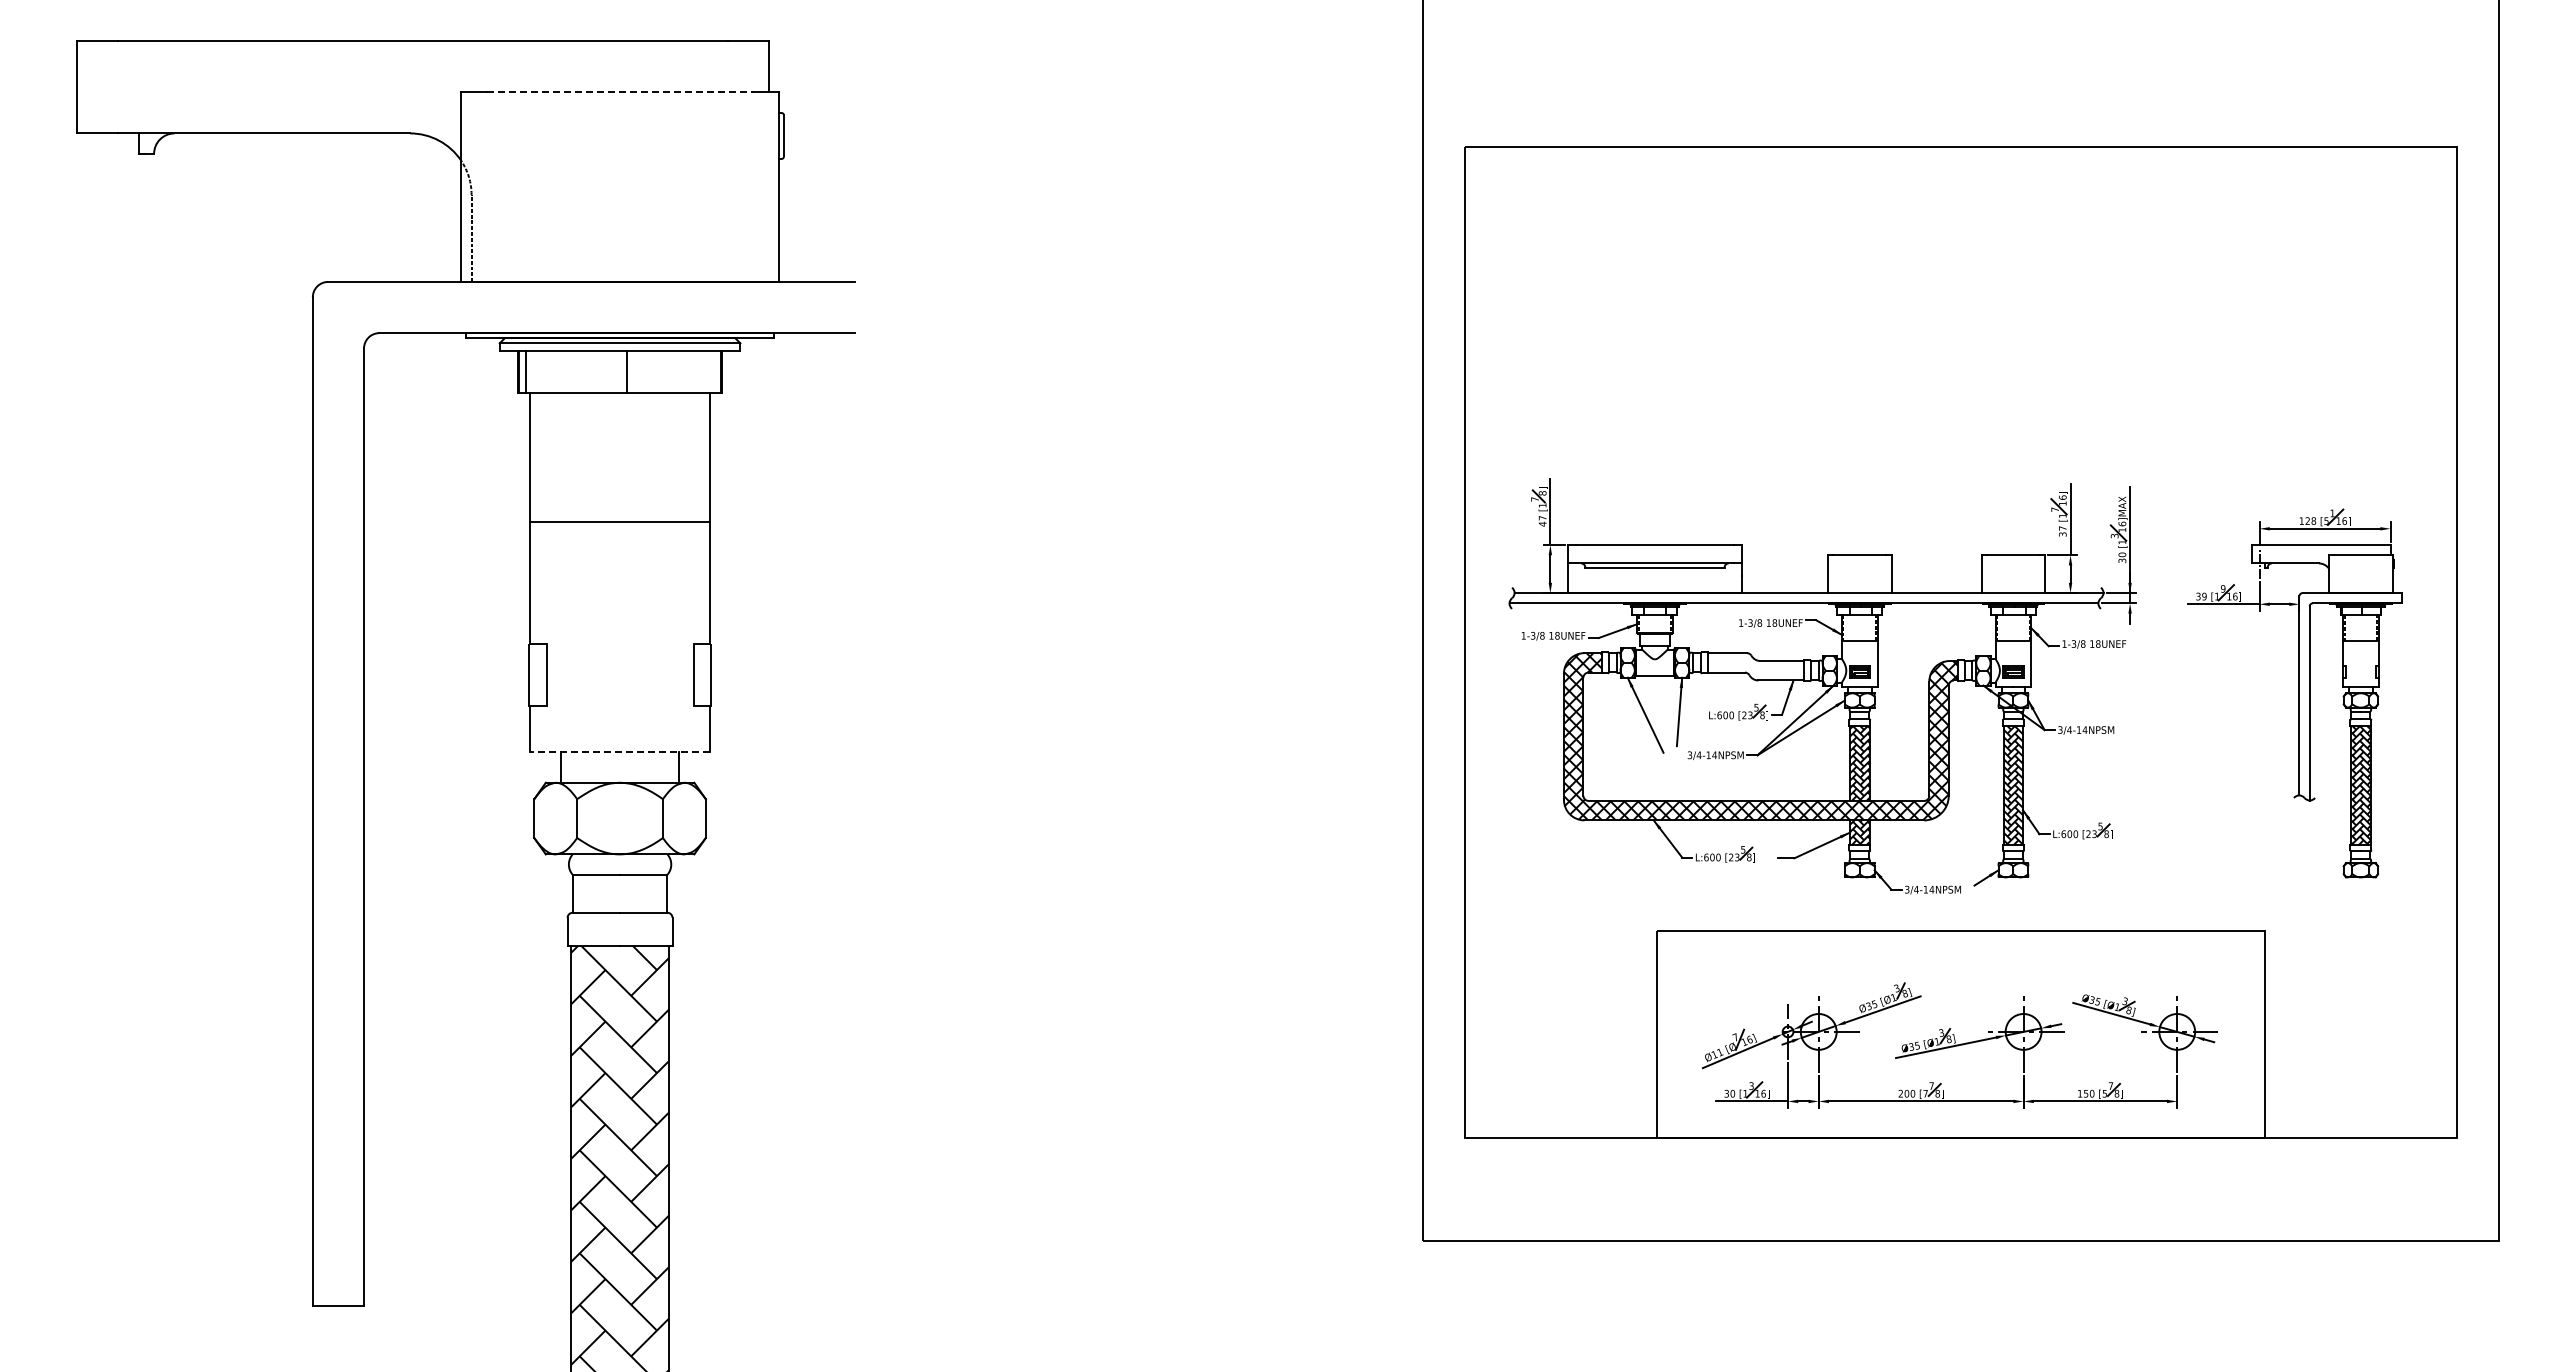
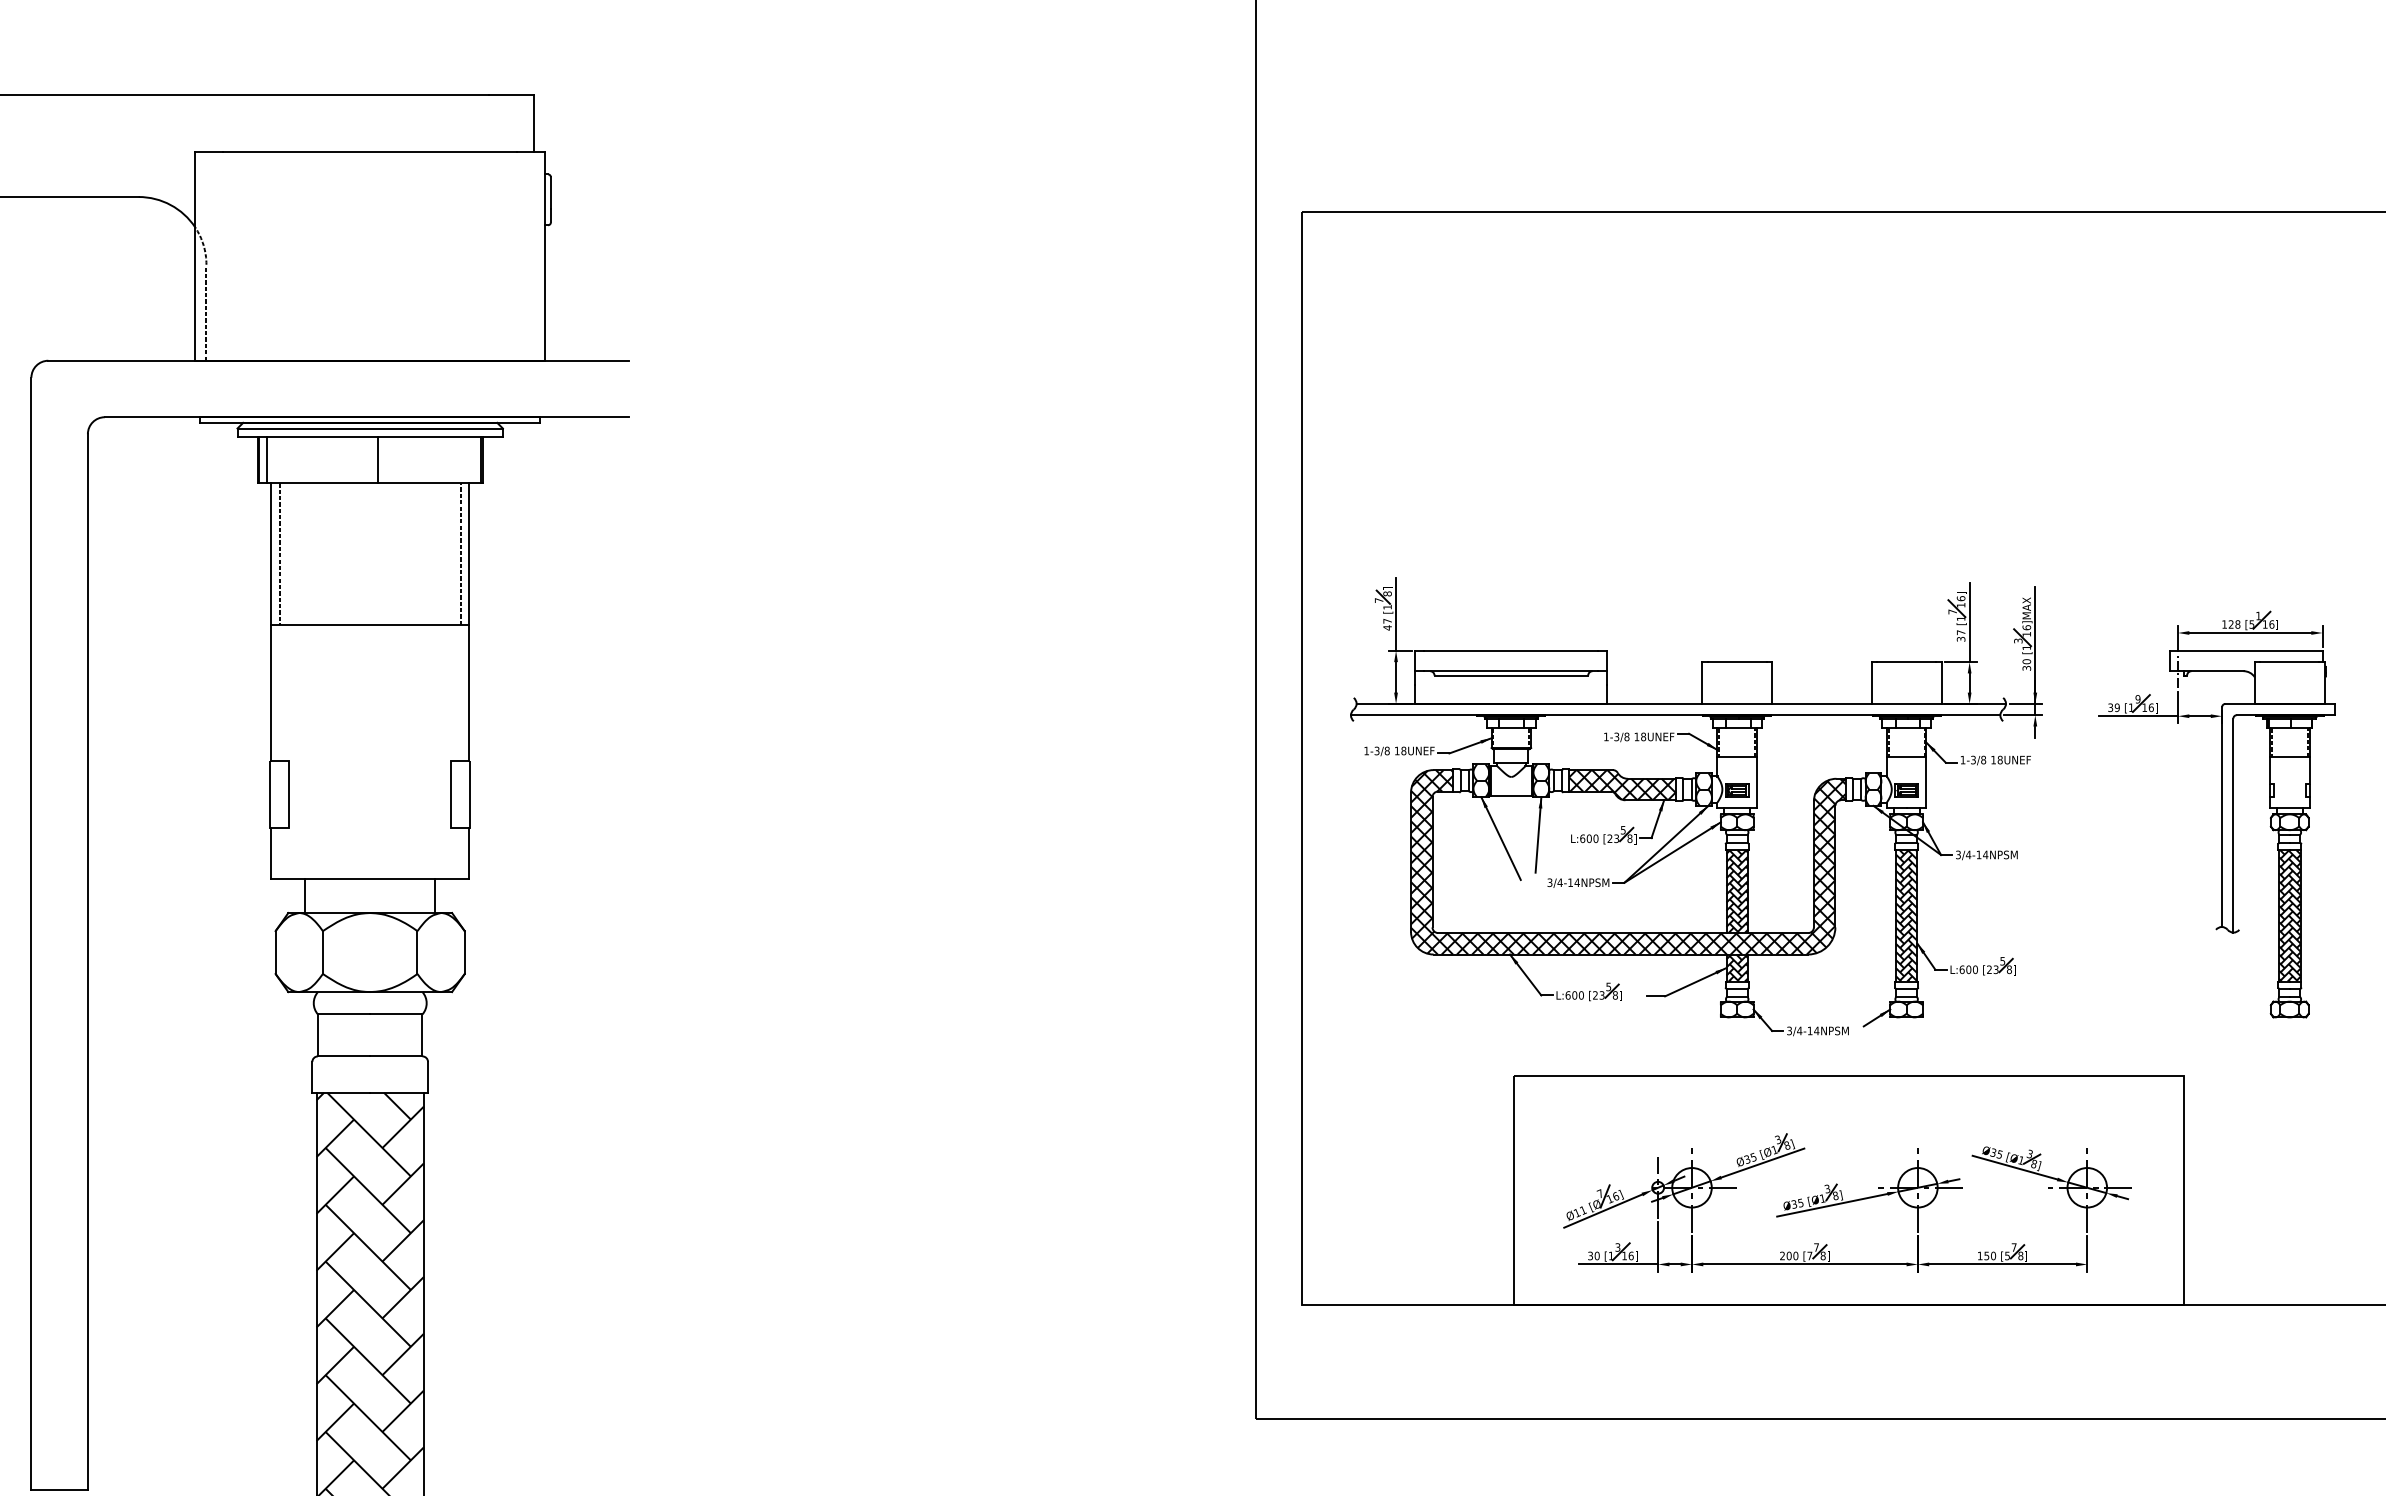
line: (620, 92) -> (370, 151), dashed -> solid
line: (538, 457) -> (280, 554), added
line: (702, 457) -> (461, 554), added
hatch: (1755, 666) -> (1622, 784), added
line: (620, 752) -> (370, 879), dashed -> solid

